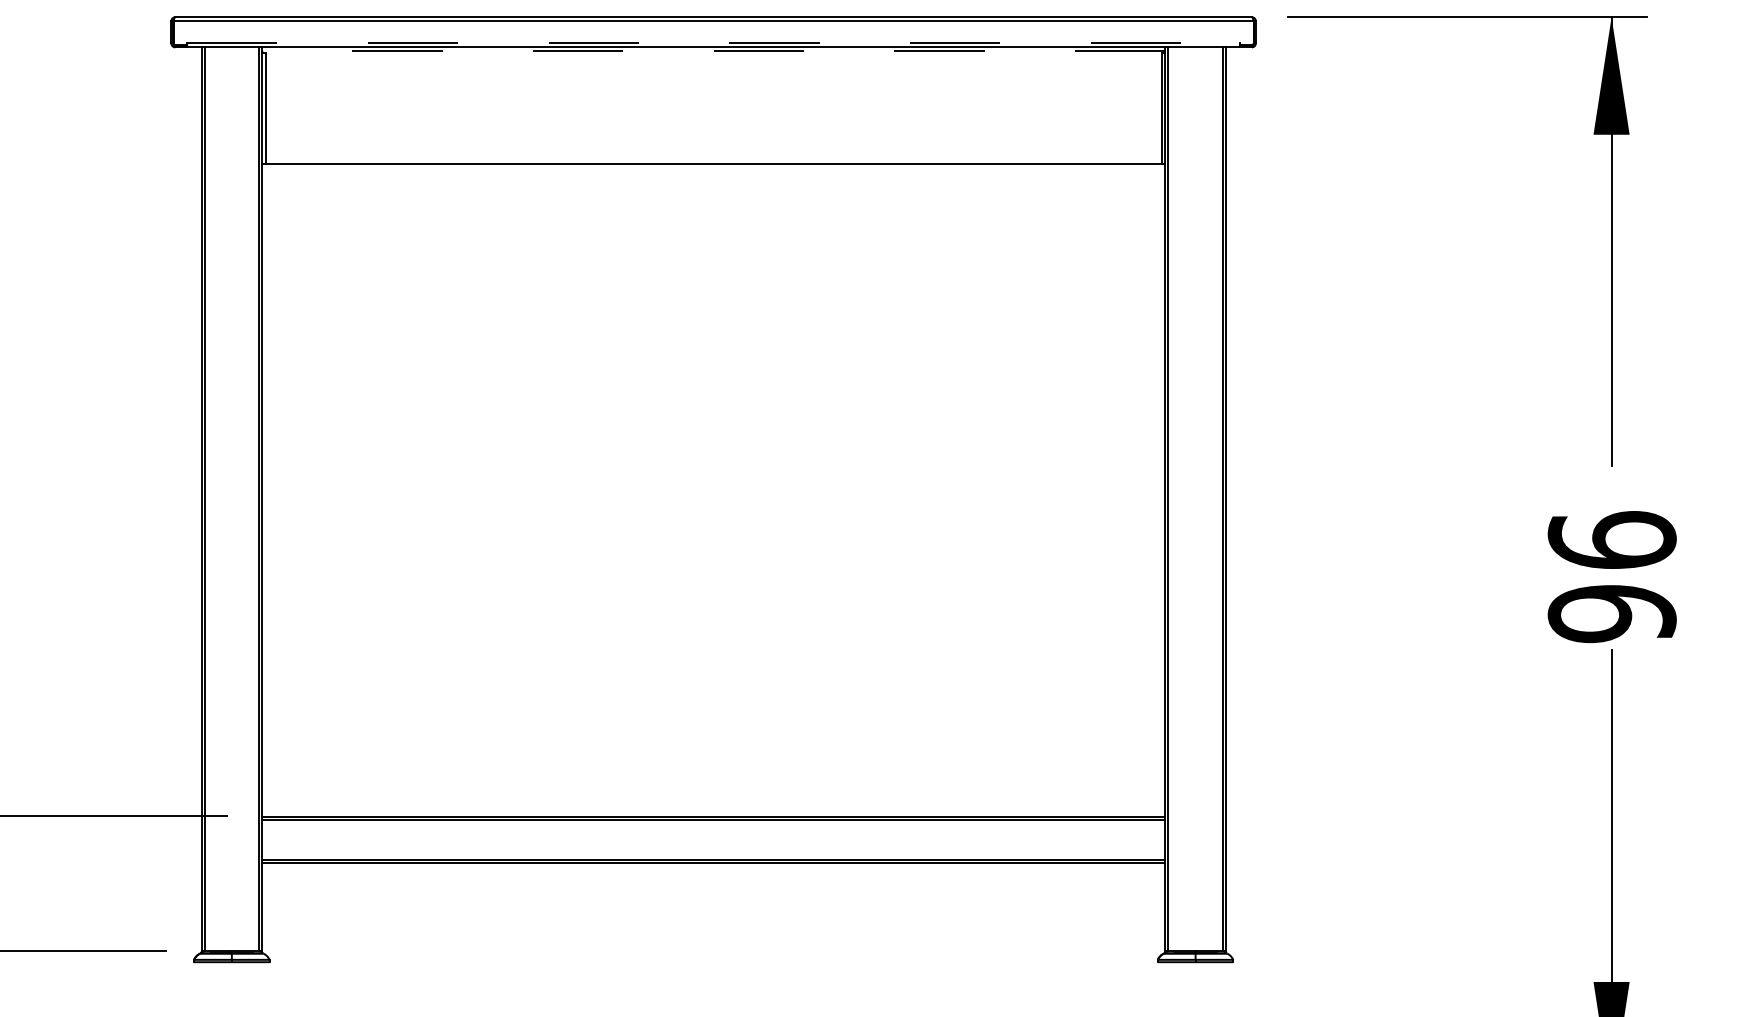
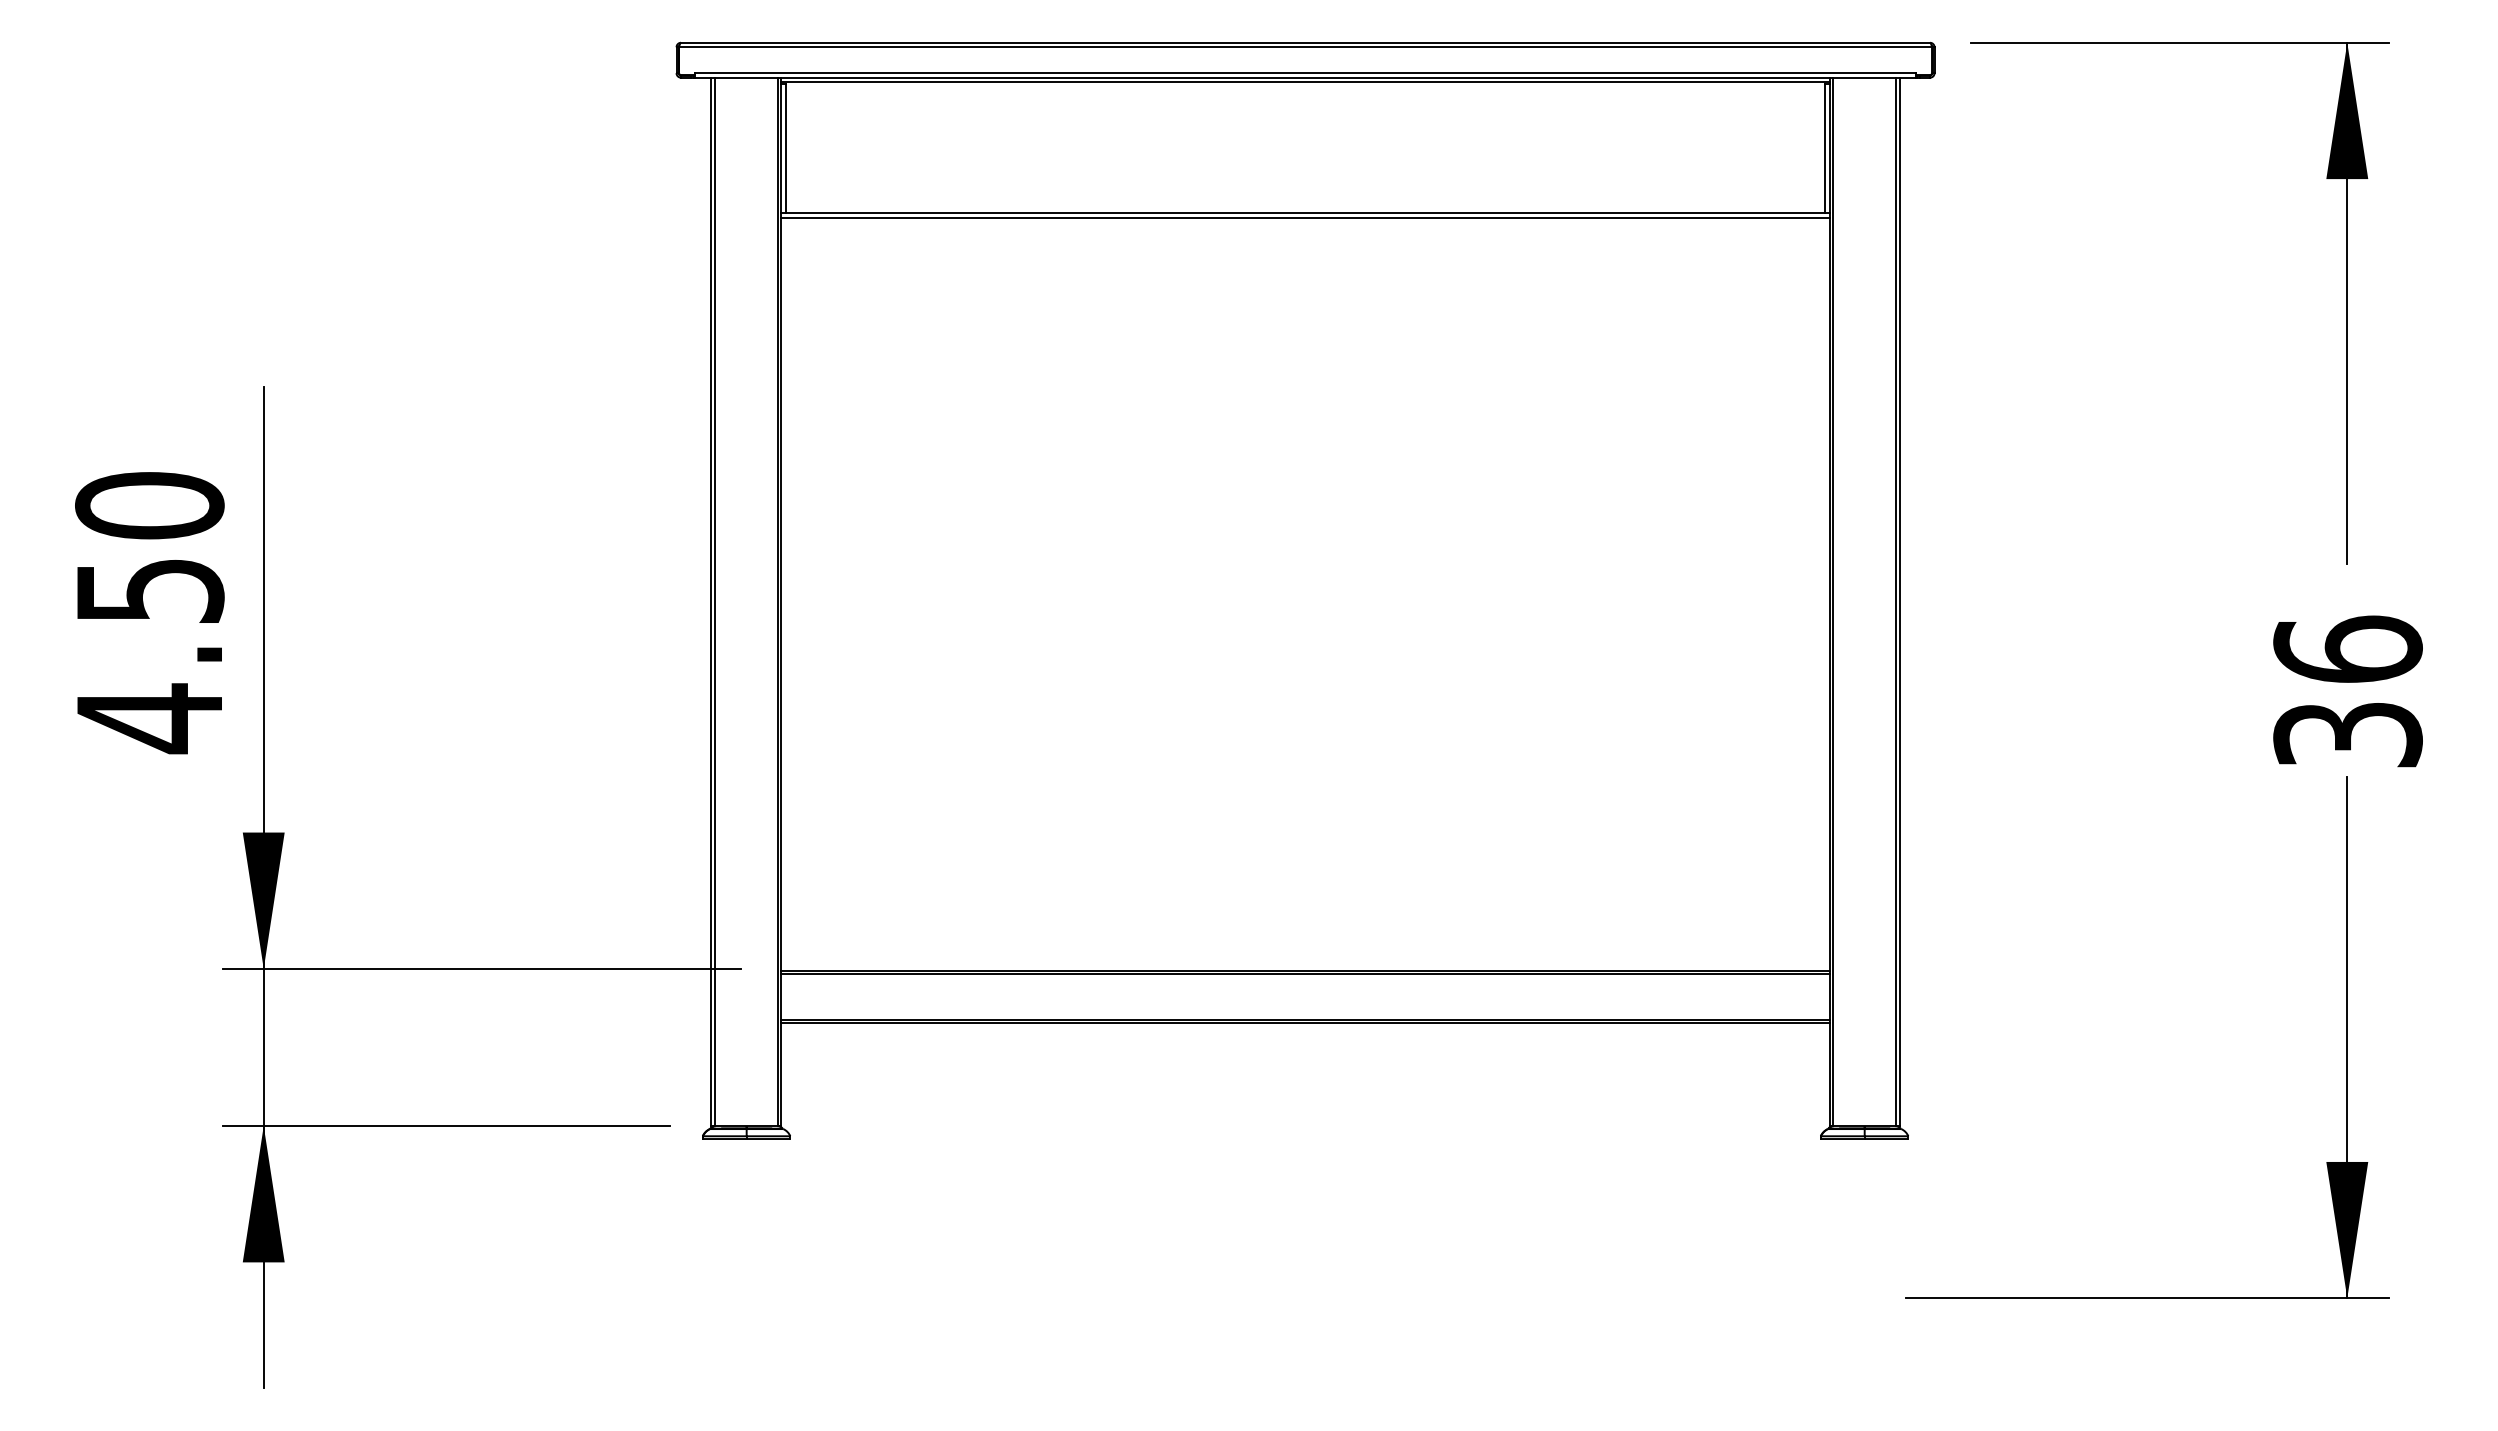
line: (713, 43) -> (1305, 73), dashed -> solid
line: (713, 51) -> (1305, 82), dashed -> solid
line: (713, 167) -> (1305, 217), added
text: (1611, 613) -> (2347, 734), 96 -> 36

